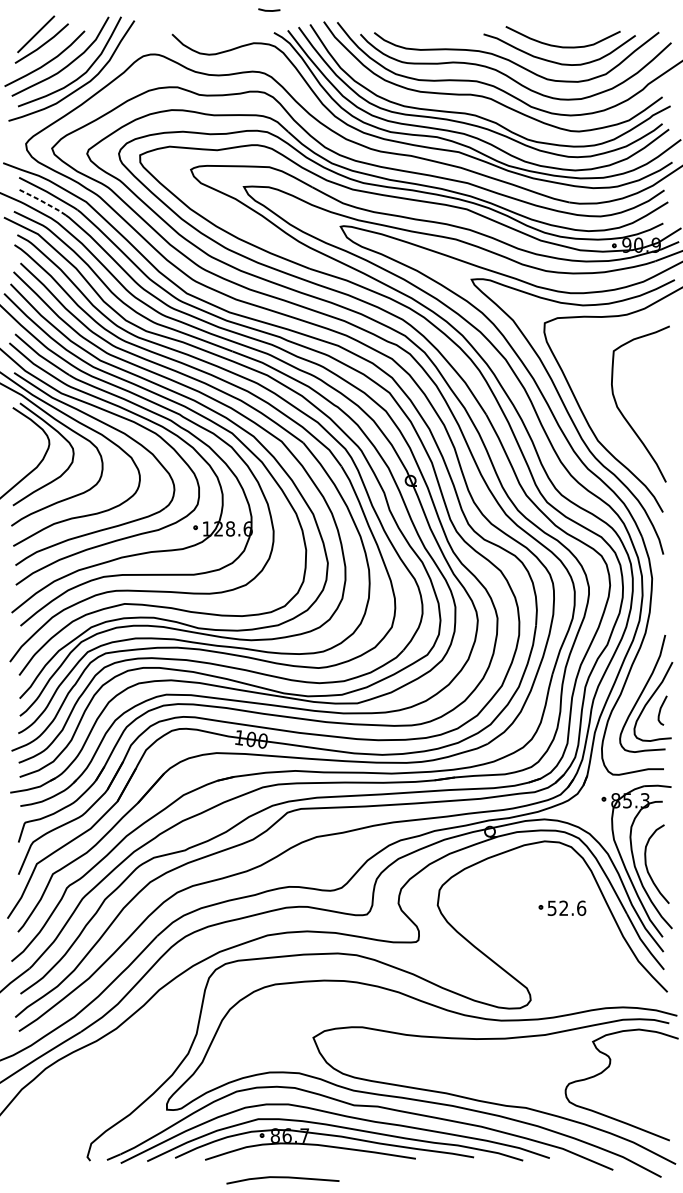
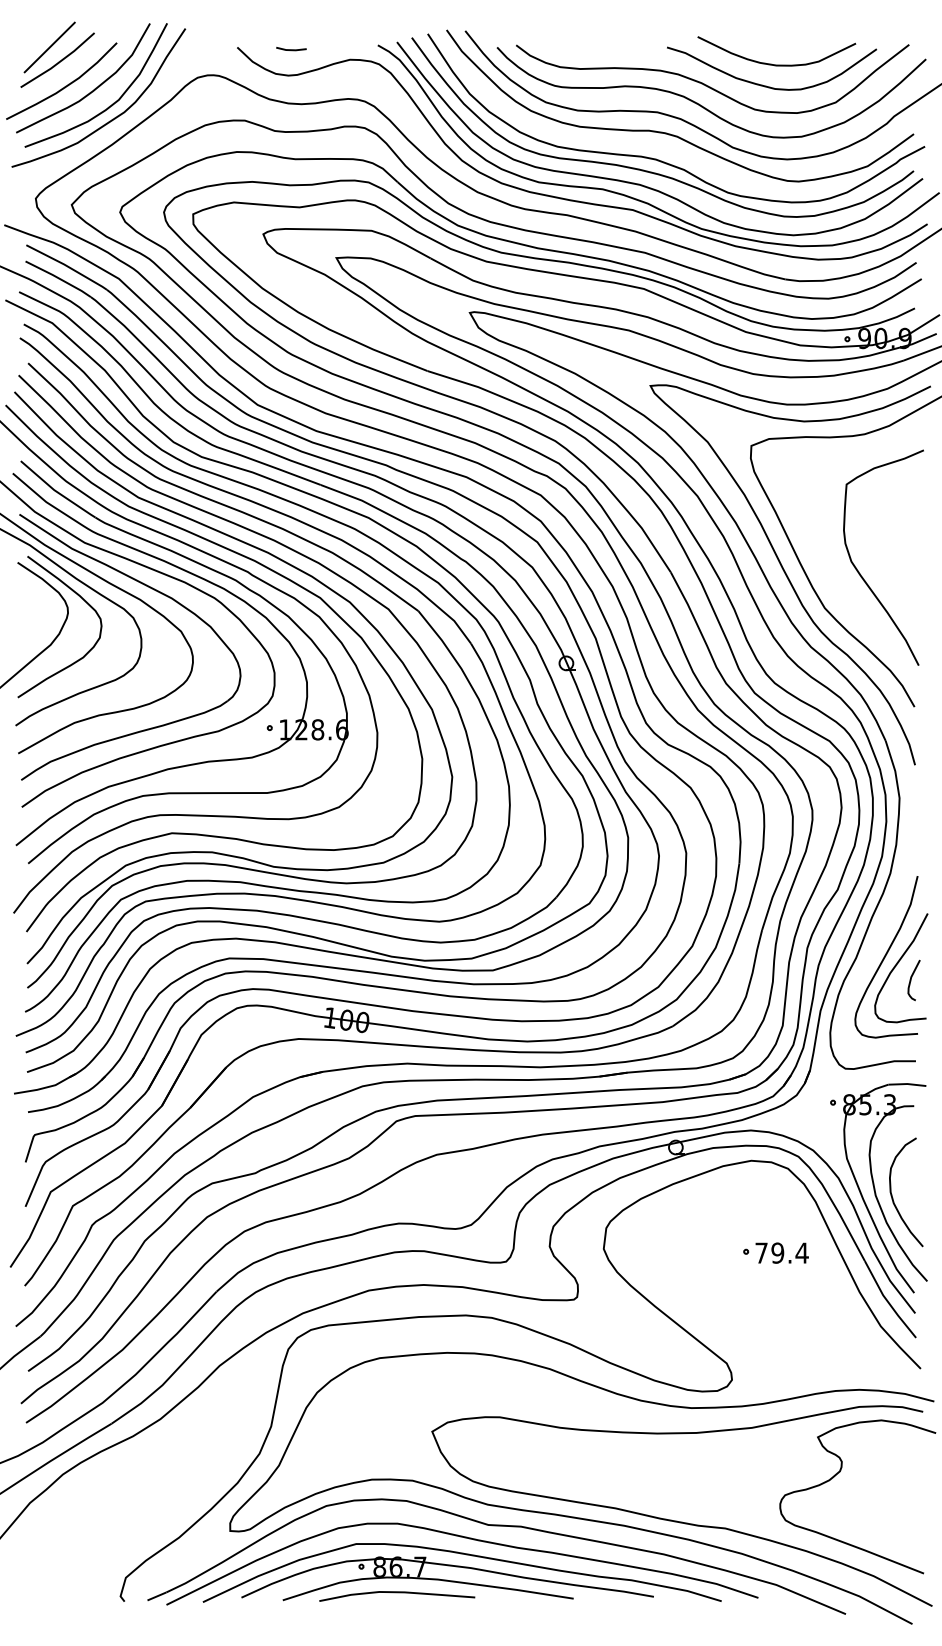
line: (269, 10) -> (291, 49), moved
line: (42, 201) -> (58, 278), dashed -> solid
text: (566, 907) -> (781, 1252), 52.6 -> 79.4
curve: (283, 1178) -> (397, 1593), moved

